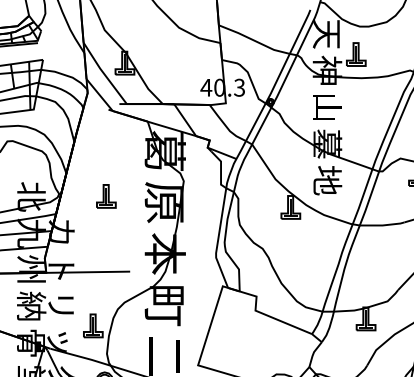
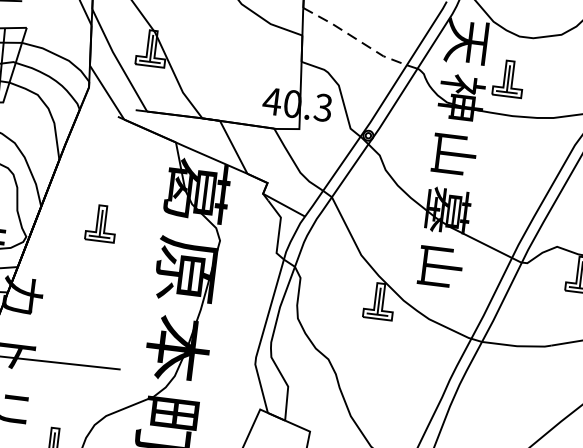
line: (254, 40) -> (355, 38), solid -> dashed
text: (327, 180) -> (440, 266), 地 -> 山
part: (106, 196) -> (101, 223), moved

